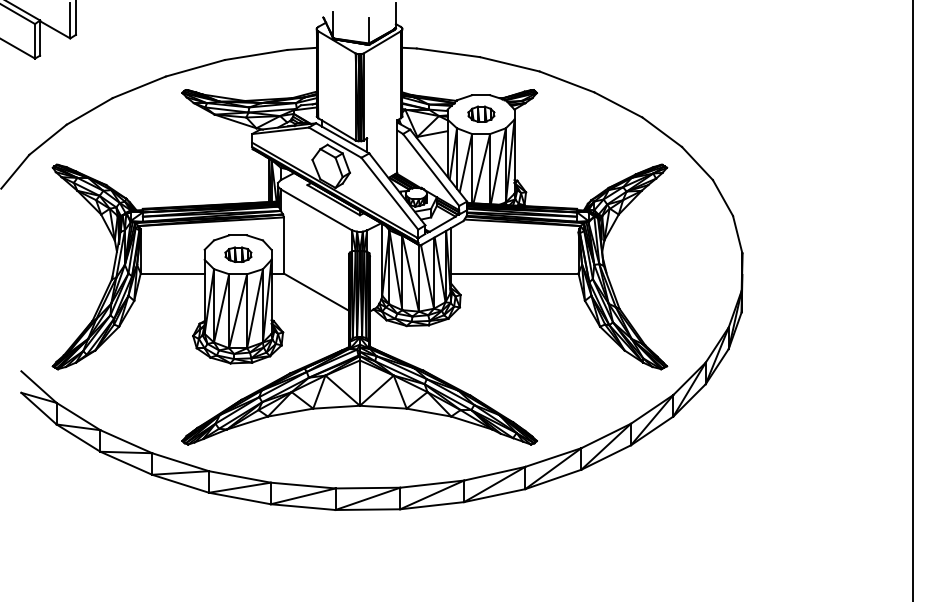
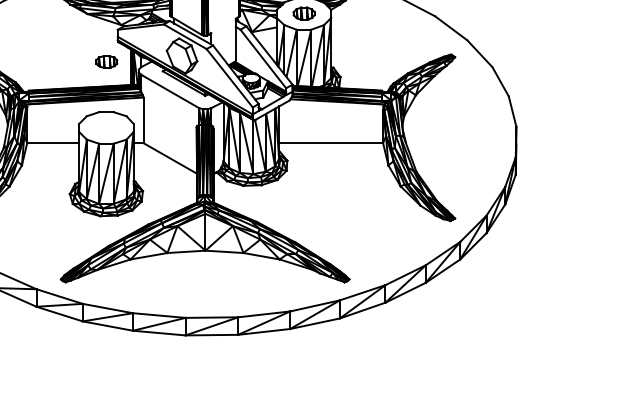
part: (238, 254) -> (106, 61), moved

